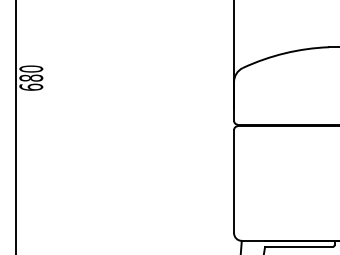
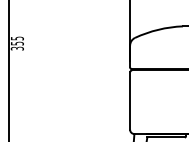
text: (29, 78) -> (16, 43), 680 -> 355

